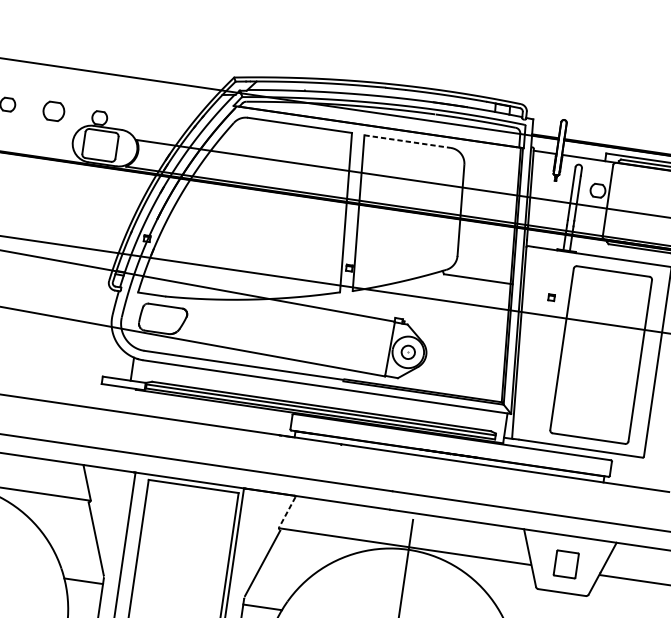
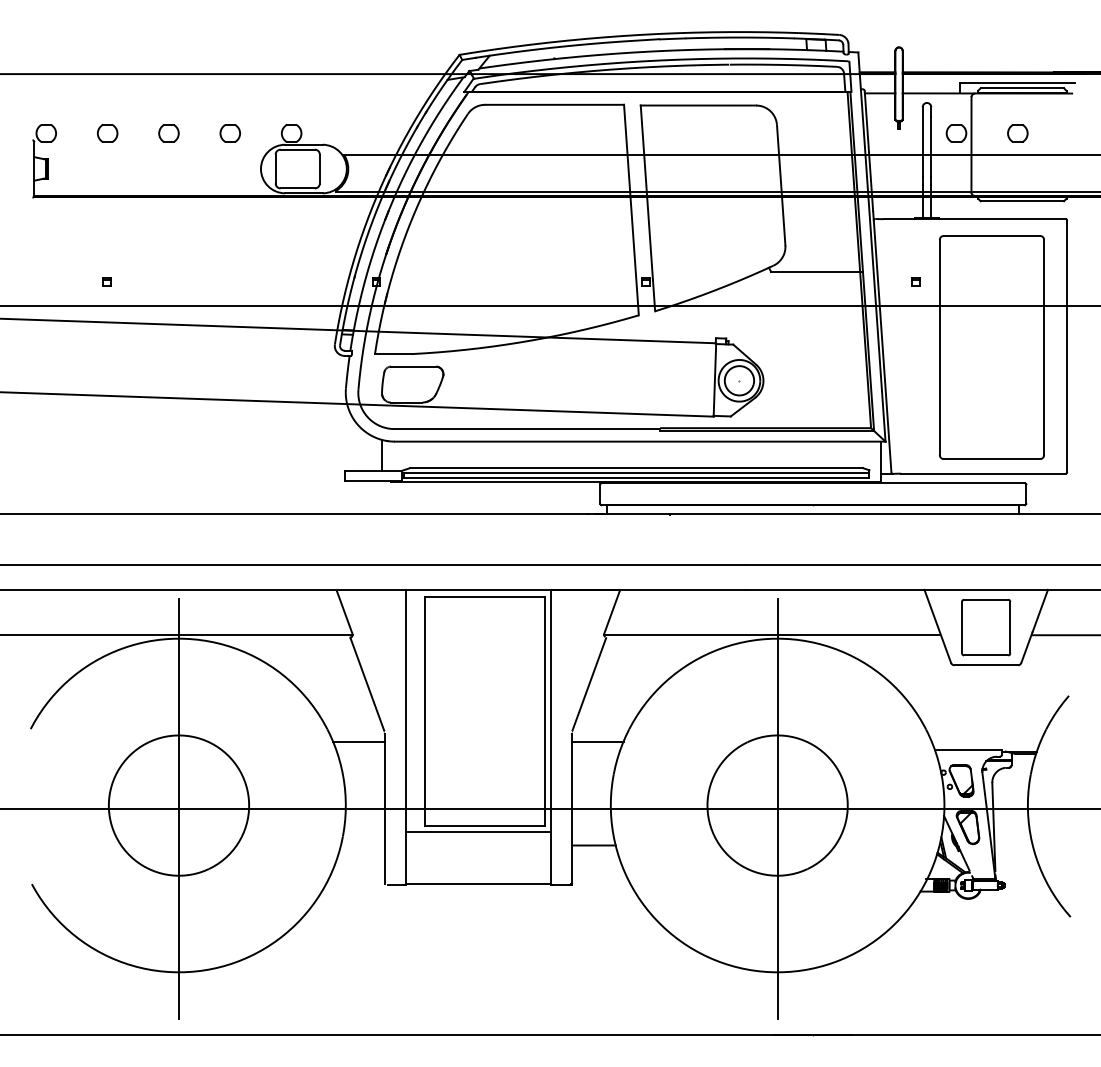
part: (53, 111) -> (229, 133), size x0.71
line: (407, 141) -> (698, 105), dashed -> solid
part: (643, 197) -> (1017, 133), added
circle: (408, 352) -> (739, 380), size x1.67
line: (287, 512) -> (611, 612), dashed -> solid
part: (566, 564) -> (986, 627), size x1.67

